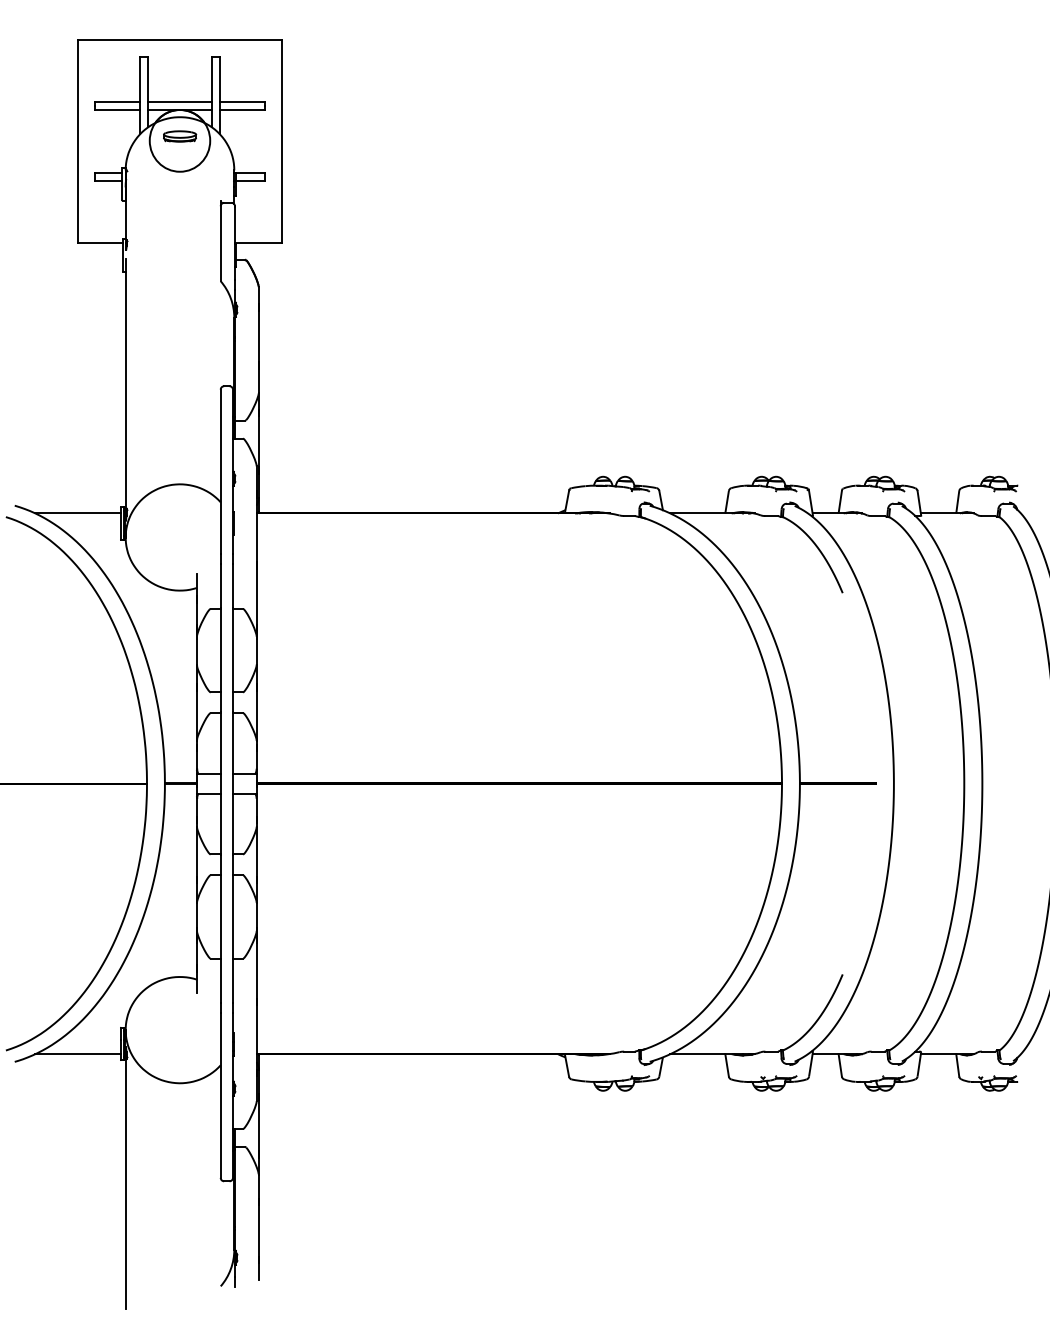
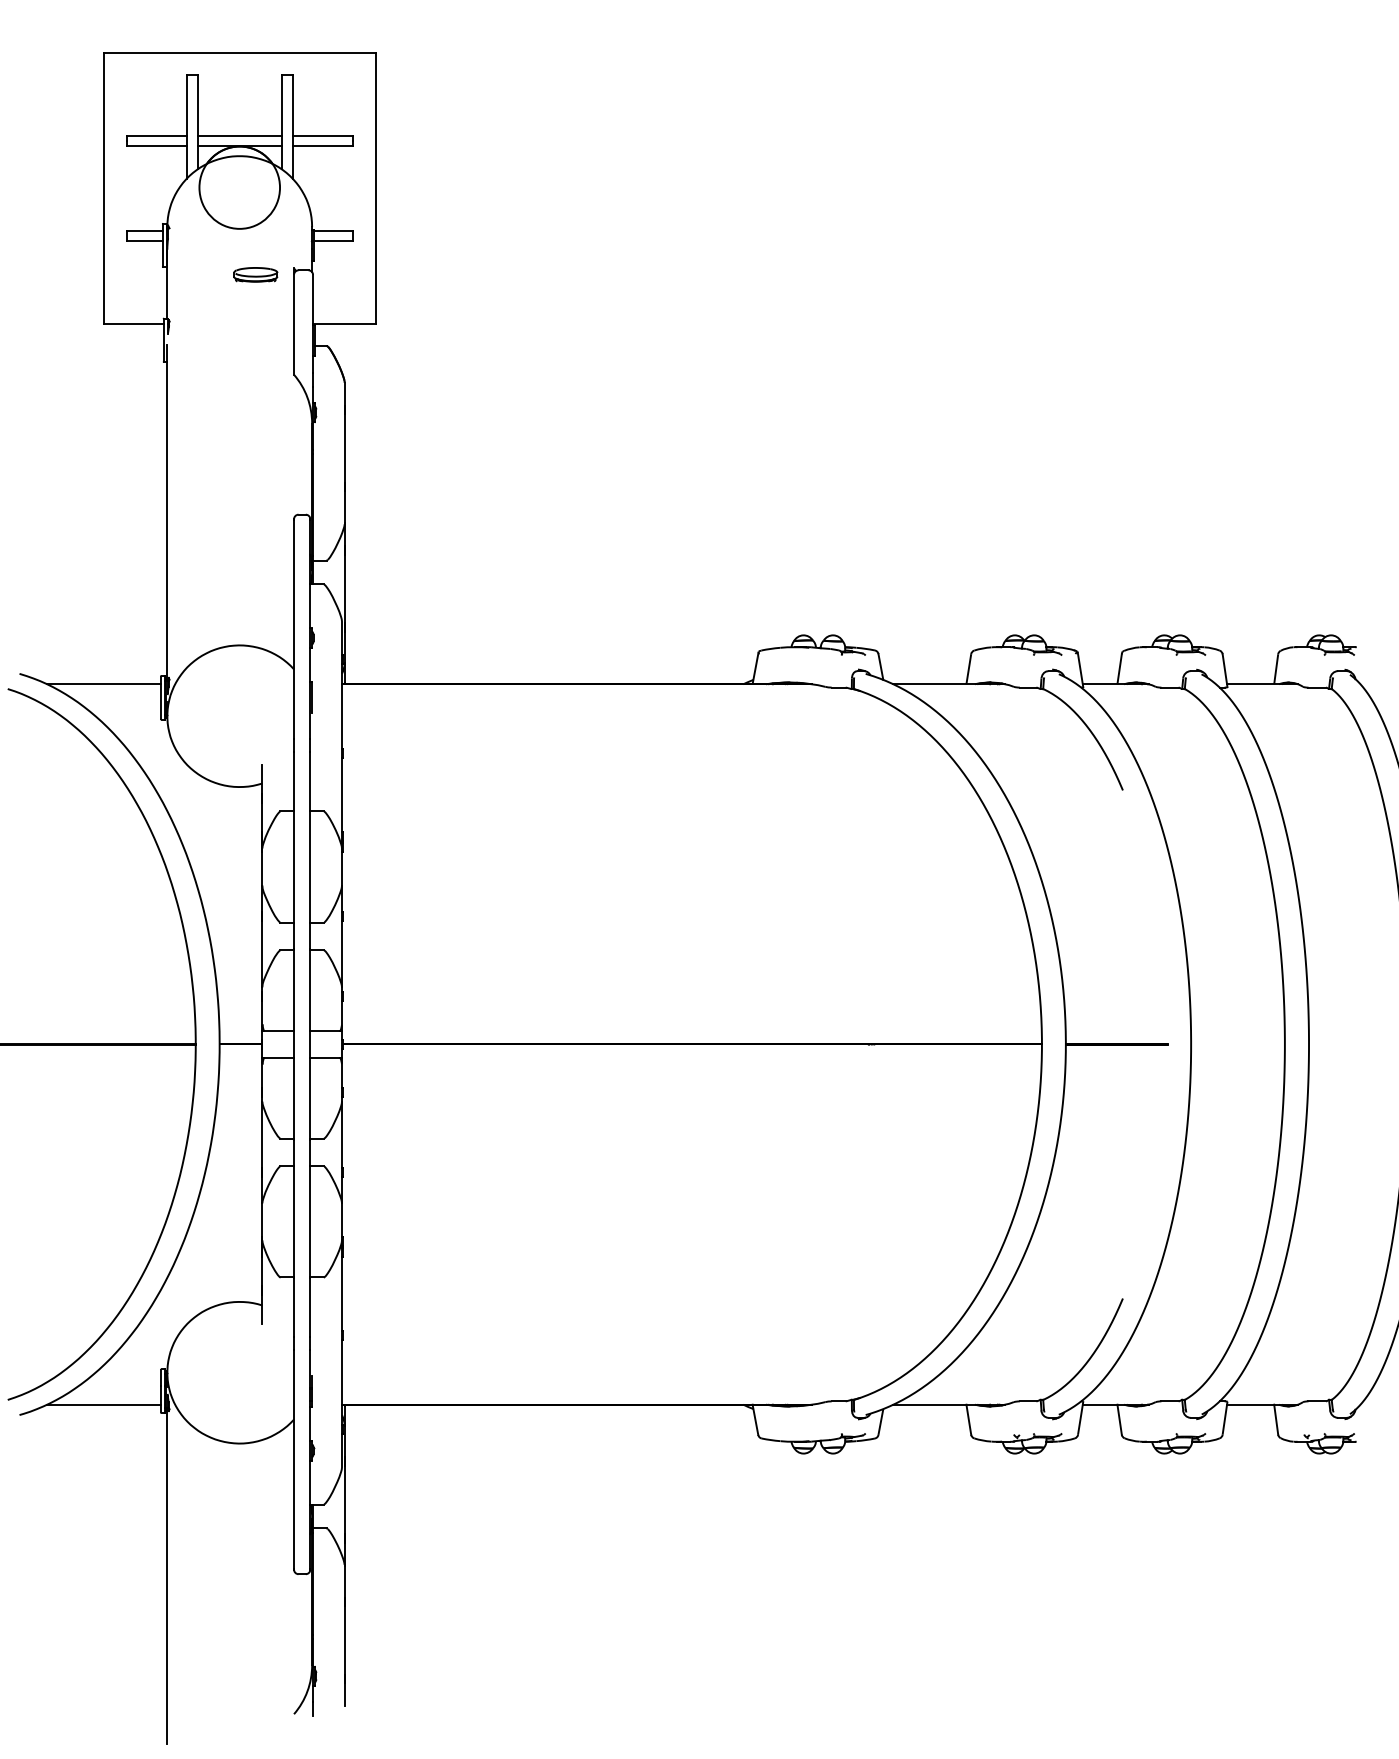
part: (179, 136) -> (255, 274), moved

